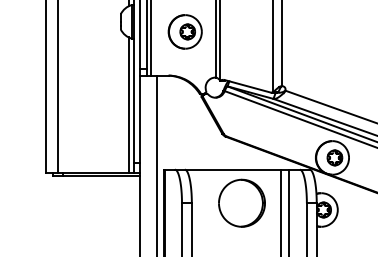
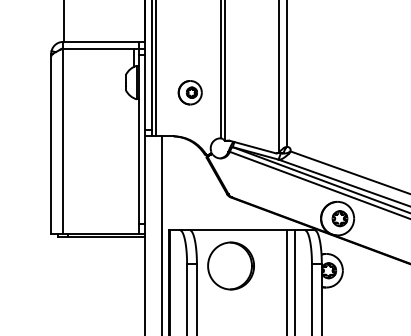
part: (184, 31) -> (189, 92), size x0.7
line: (128, 104) -> (133, 165), removed
part: (241, 202) -> (230, 265), moved

